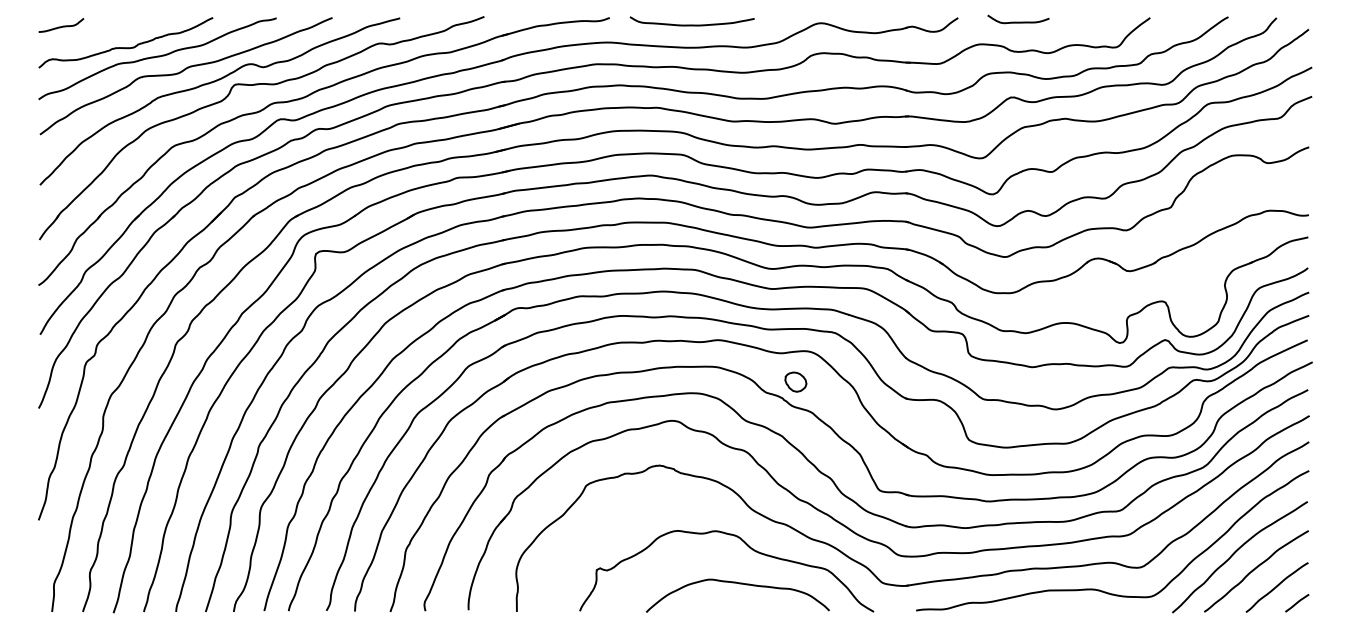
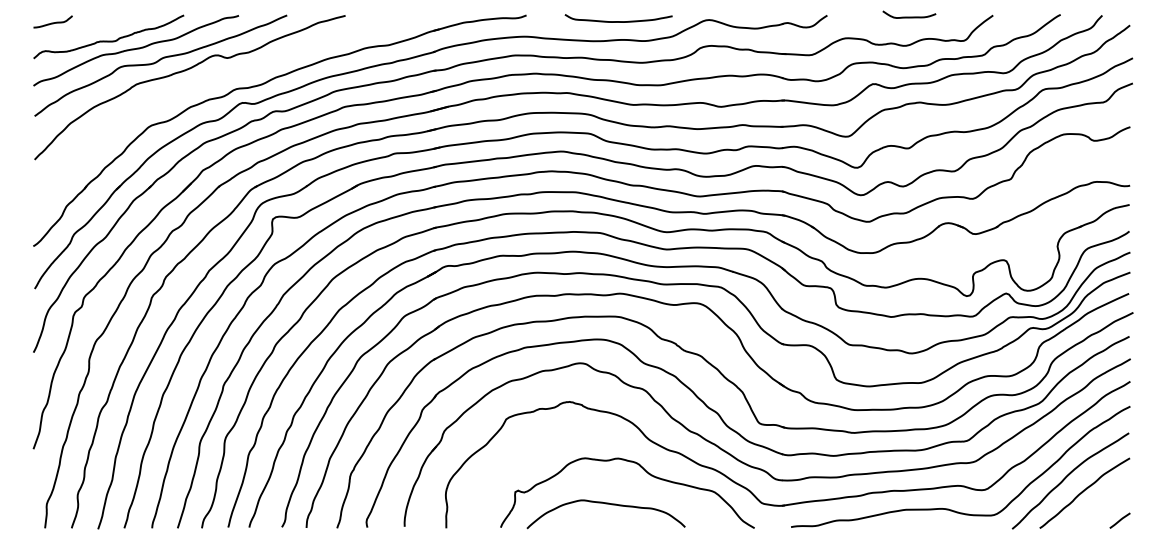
curve: (1018, 21) -> (909, 16), moved
curve: (691, 24) -> (618, 21), moved
part: (254, 86) -> (219, 74), removed
part: (796, 381) -> (687, 329), removed
curve: (737, 584) -> (605, 504), moved
curve: (1276, 587) -> (1102, 507), removed

